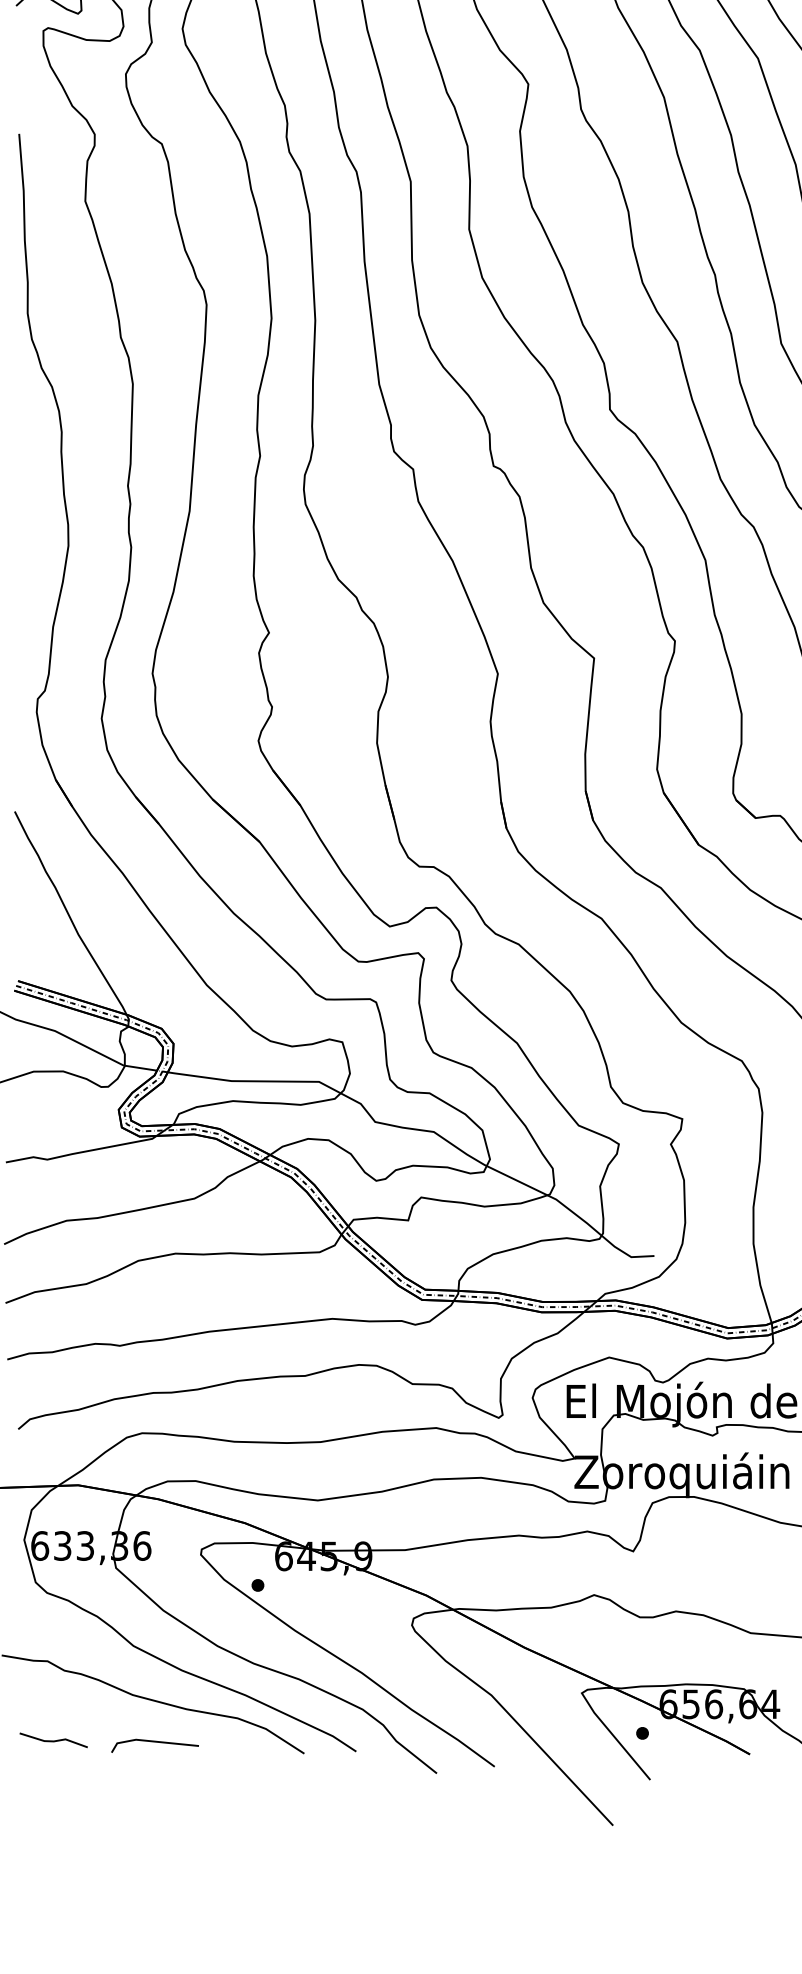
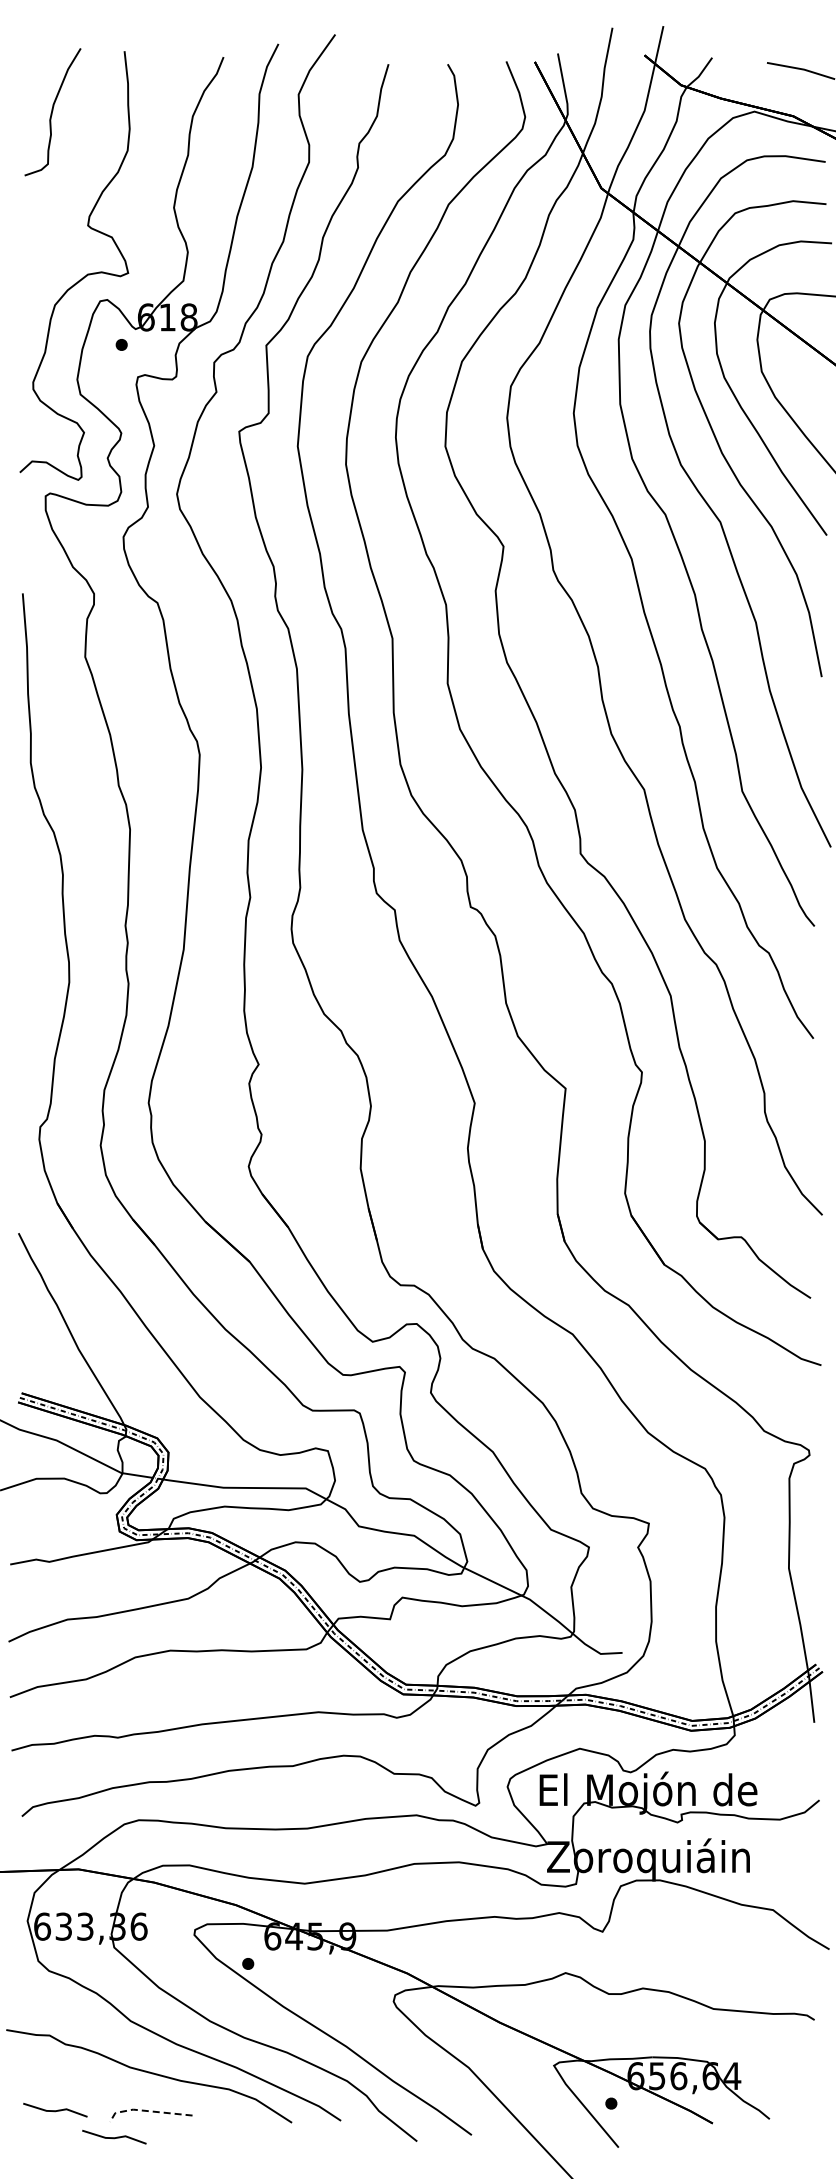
line: (151, 1741) -> (147, 2111), solid -> dashed
line: (116, 1769) -> (114, 2137), added

